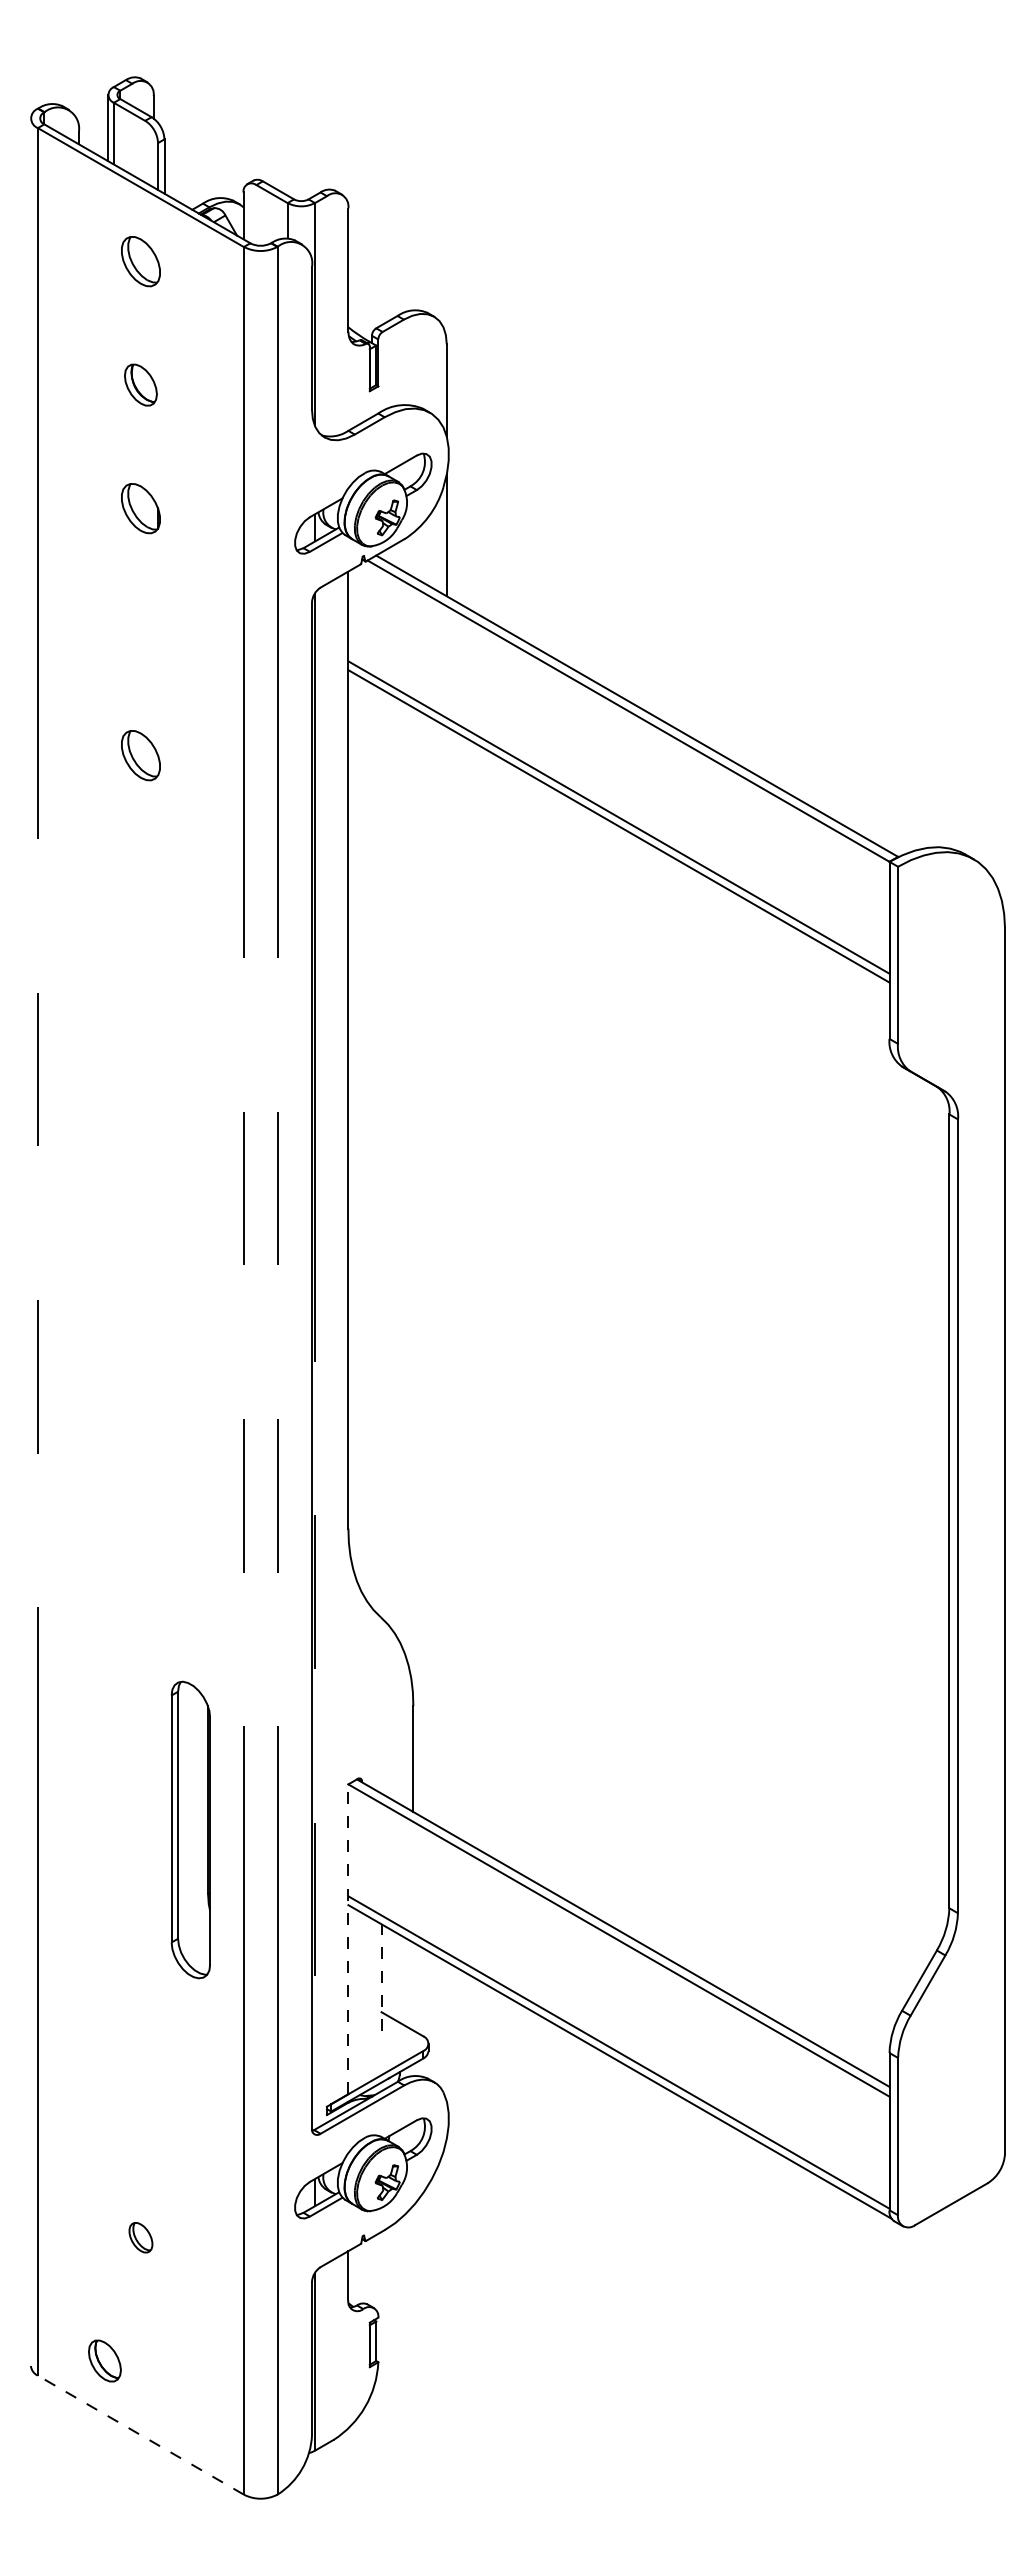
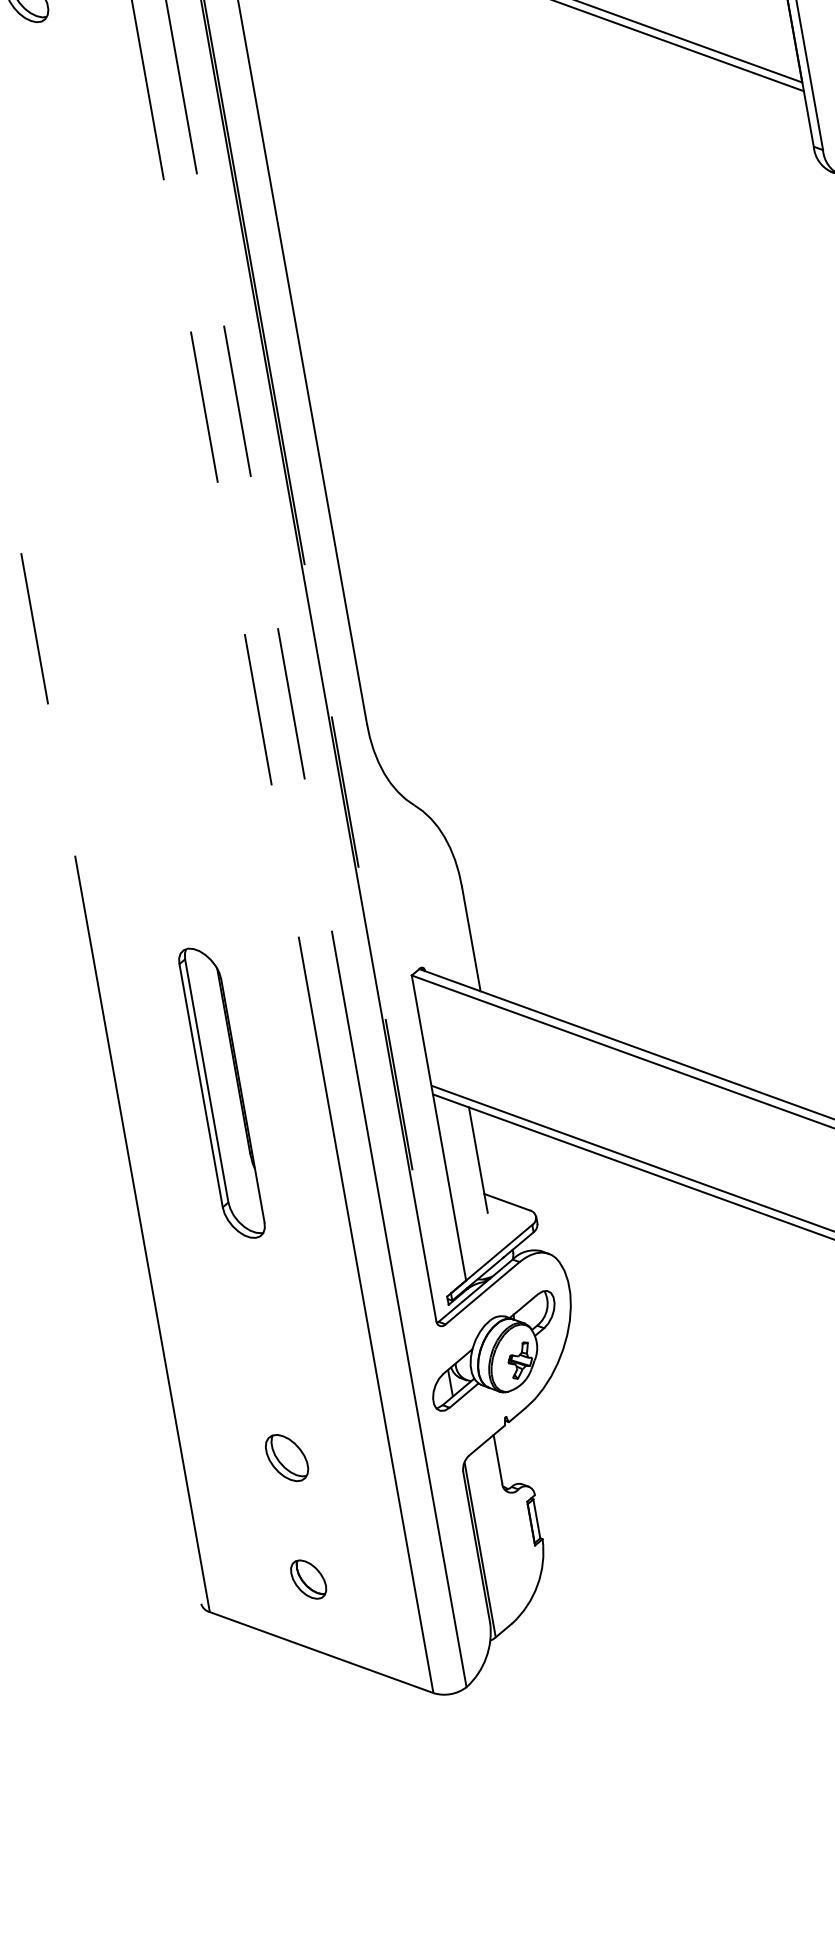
part: (190, 1829) -> (221, 1092), moved
line: (348, 1939) -> (439, 1128), dashed -> solid
line: (381, 1977) -> (478, 1159), dashed -> solid
part: (140, 2237) -> (286, 1458), size x1.67
part: (104, 2360) -> (308, 1579), moved
line: (140, 2435) -> (321, 1652), dashed -> solid

